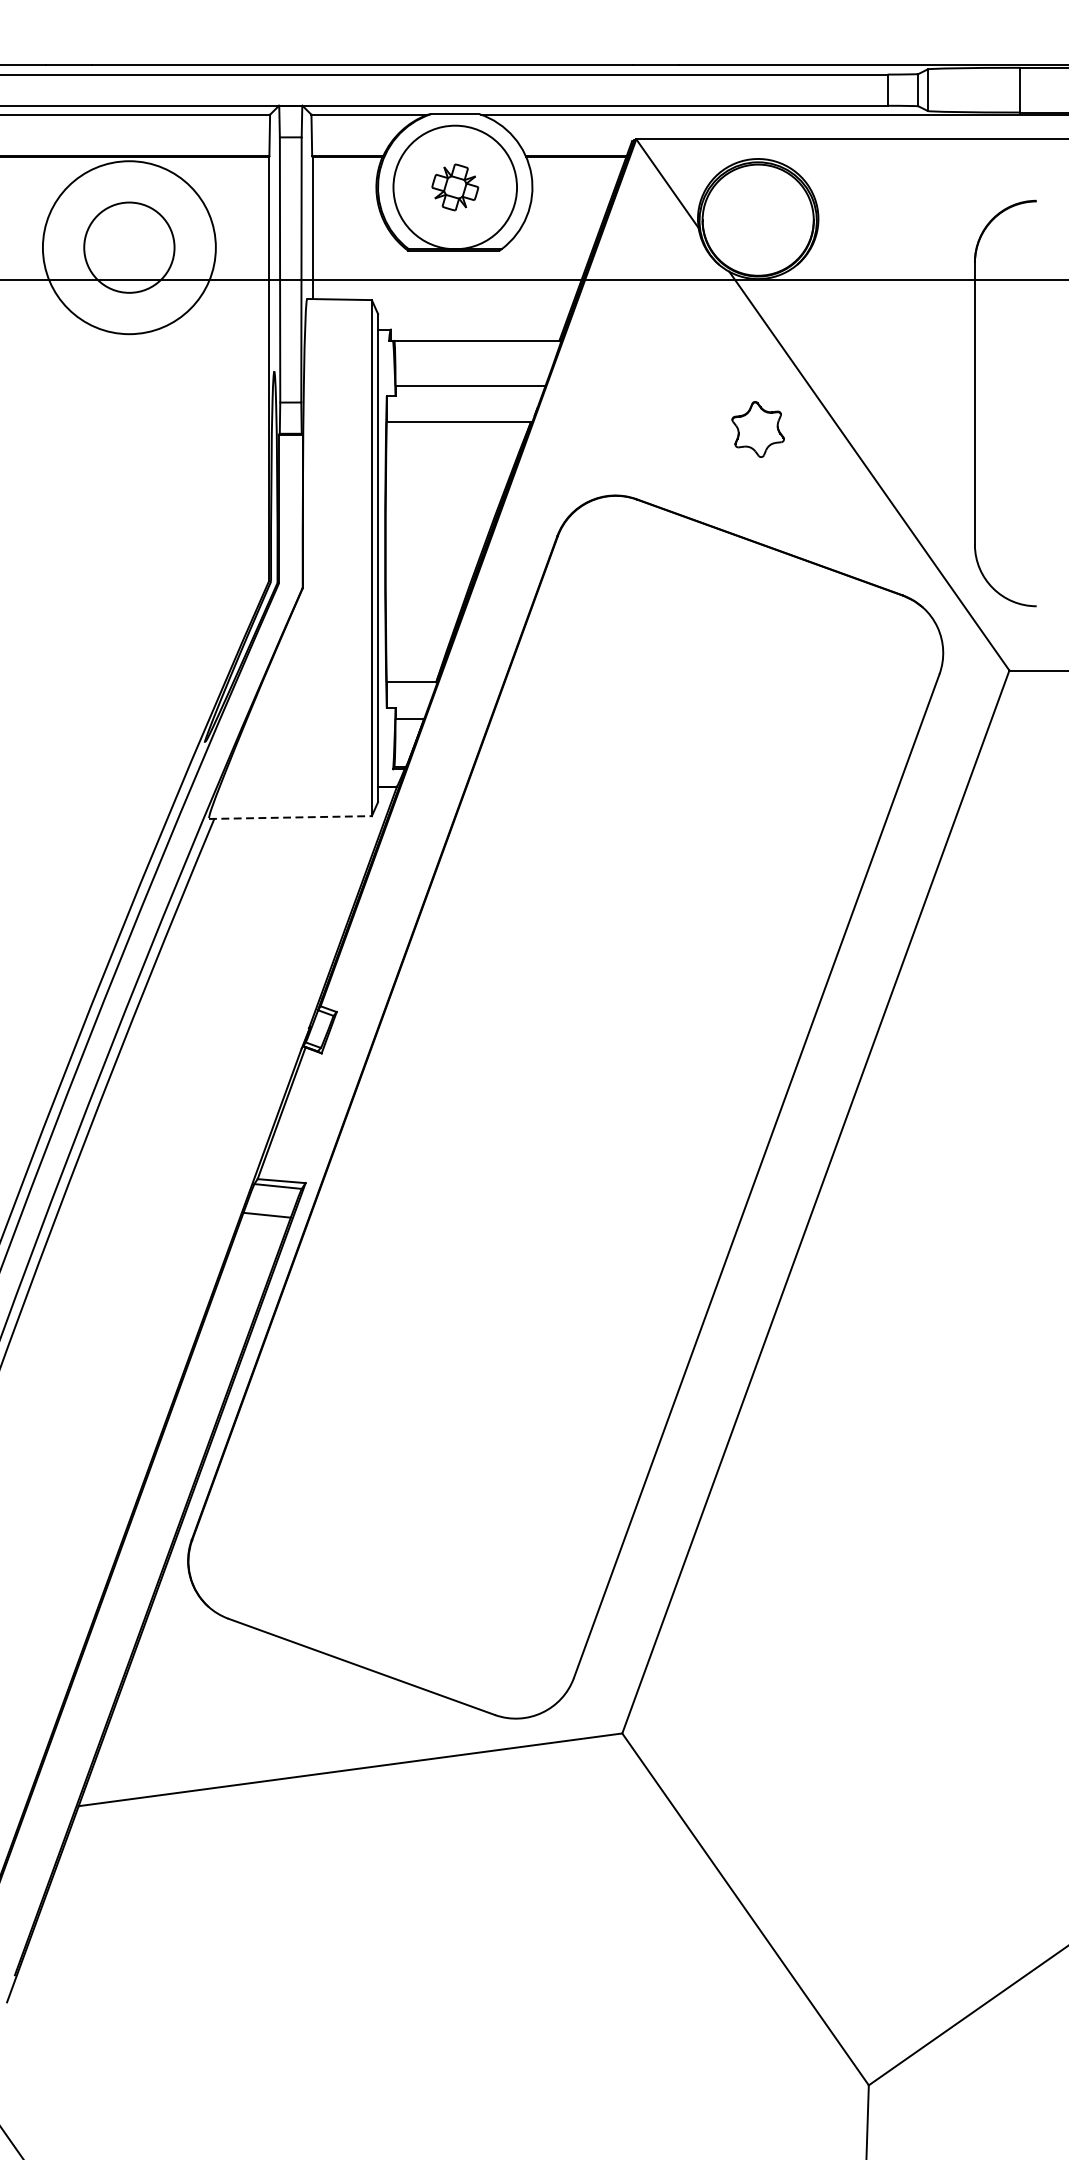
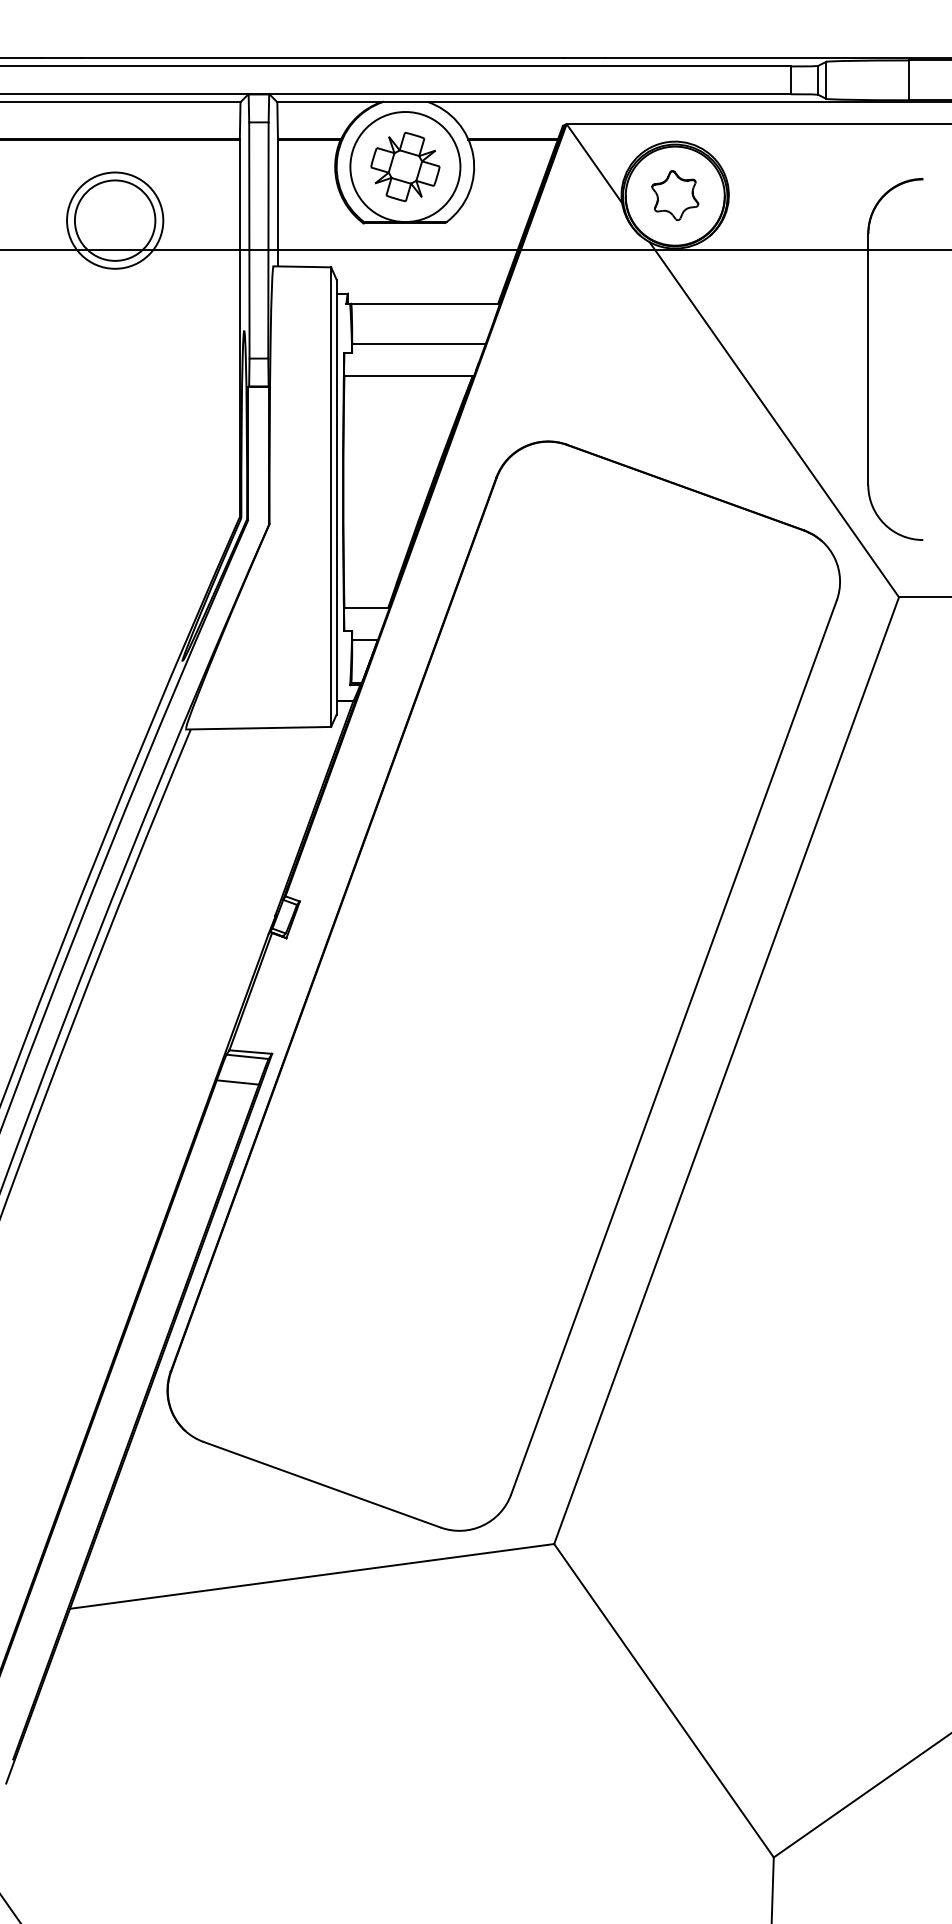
part: (455, 186) -> (405, 166), size x1.67
circle: (129, 247) -> (115, 220), size x0.62
part: (758, 429) -> (675, 195), moved
line: (290, 817) -> (258, 728), dashed -> solid

